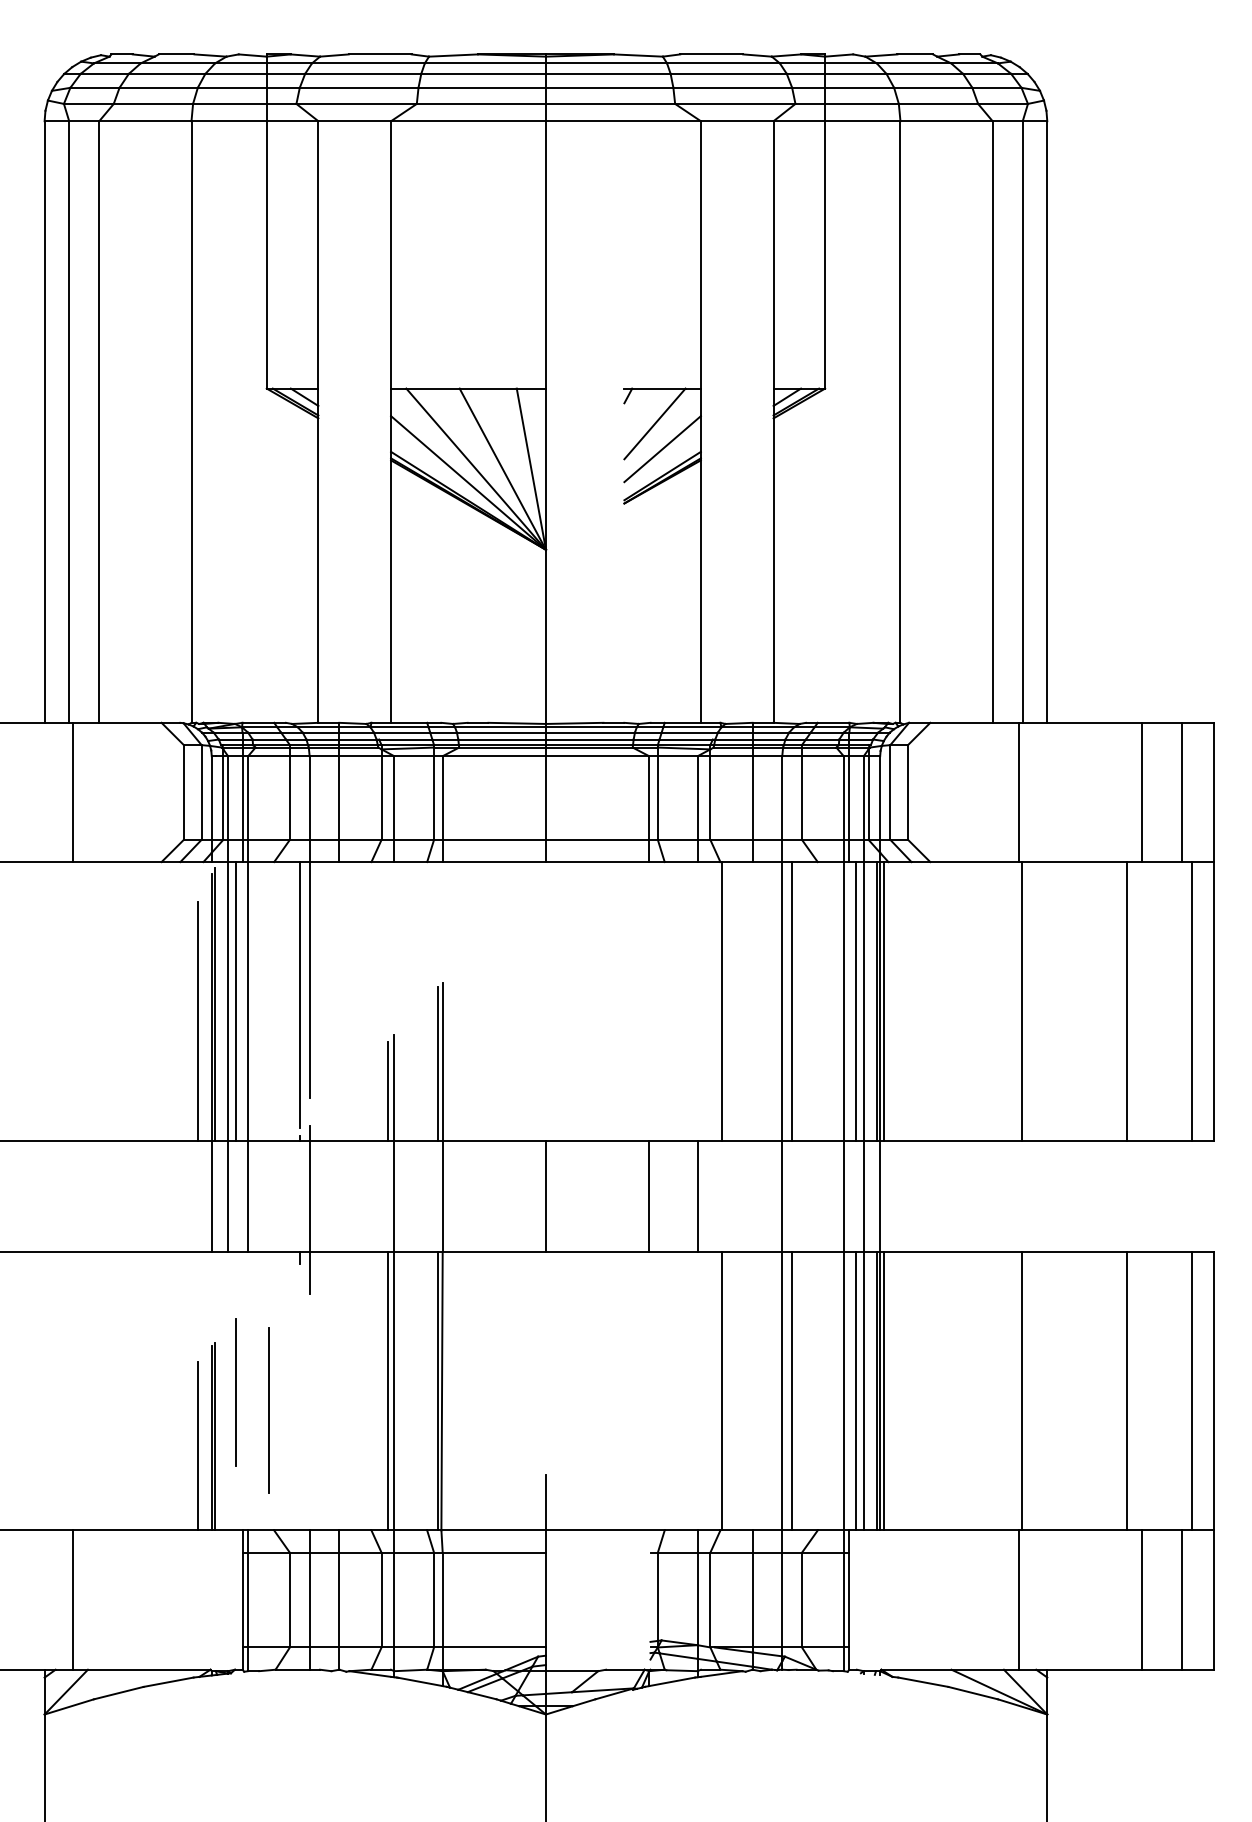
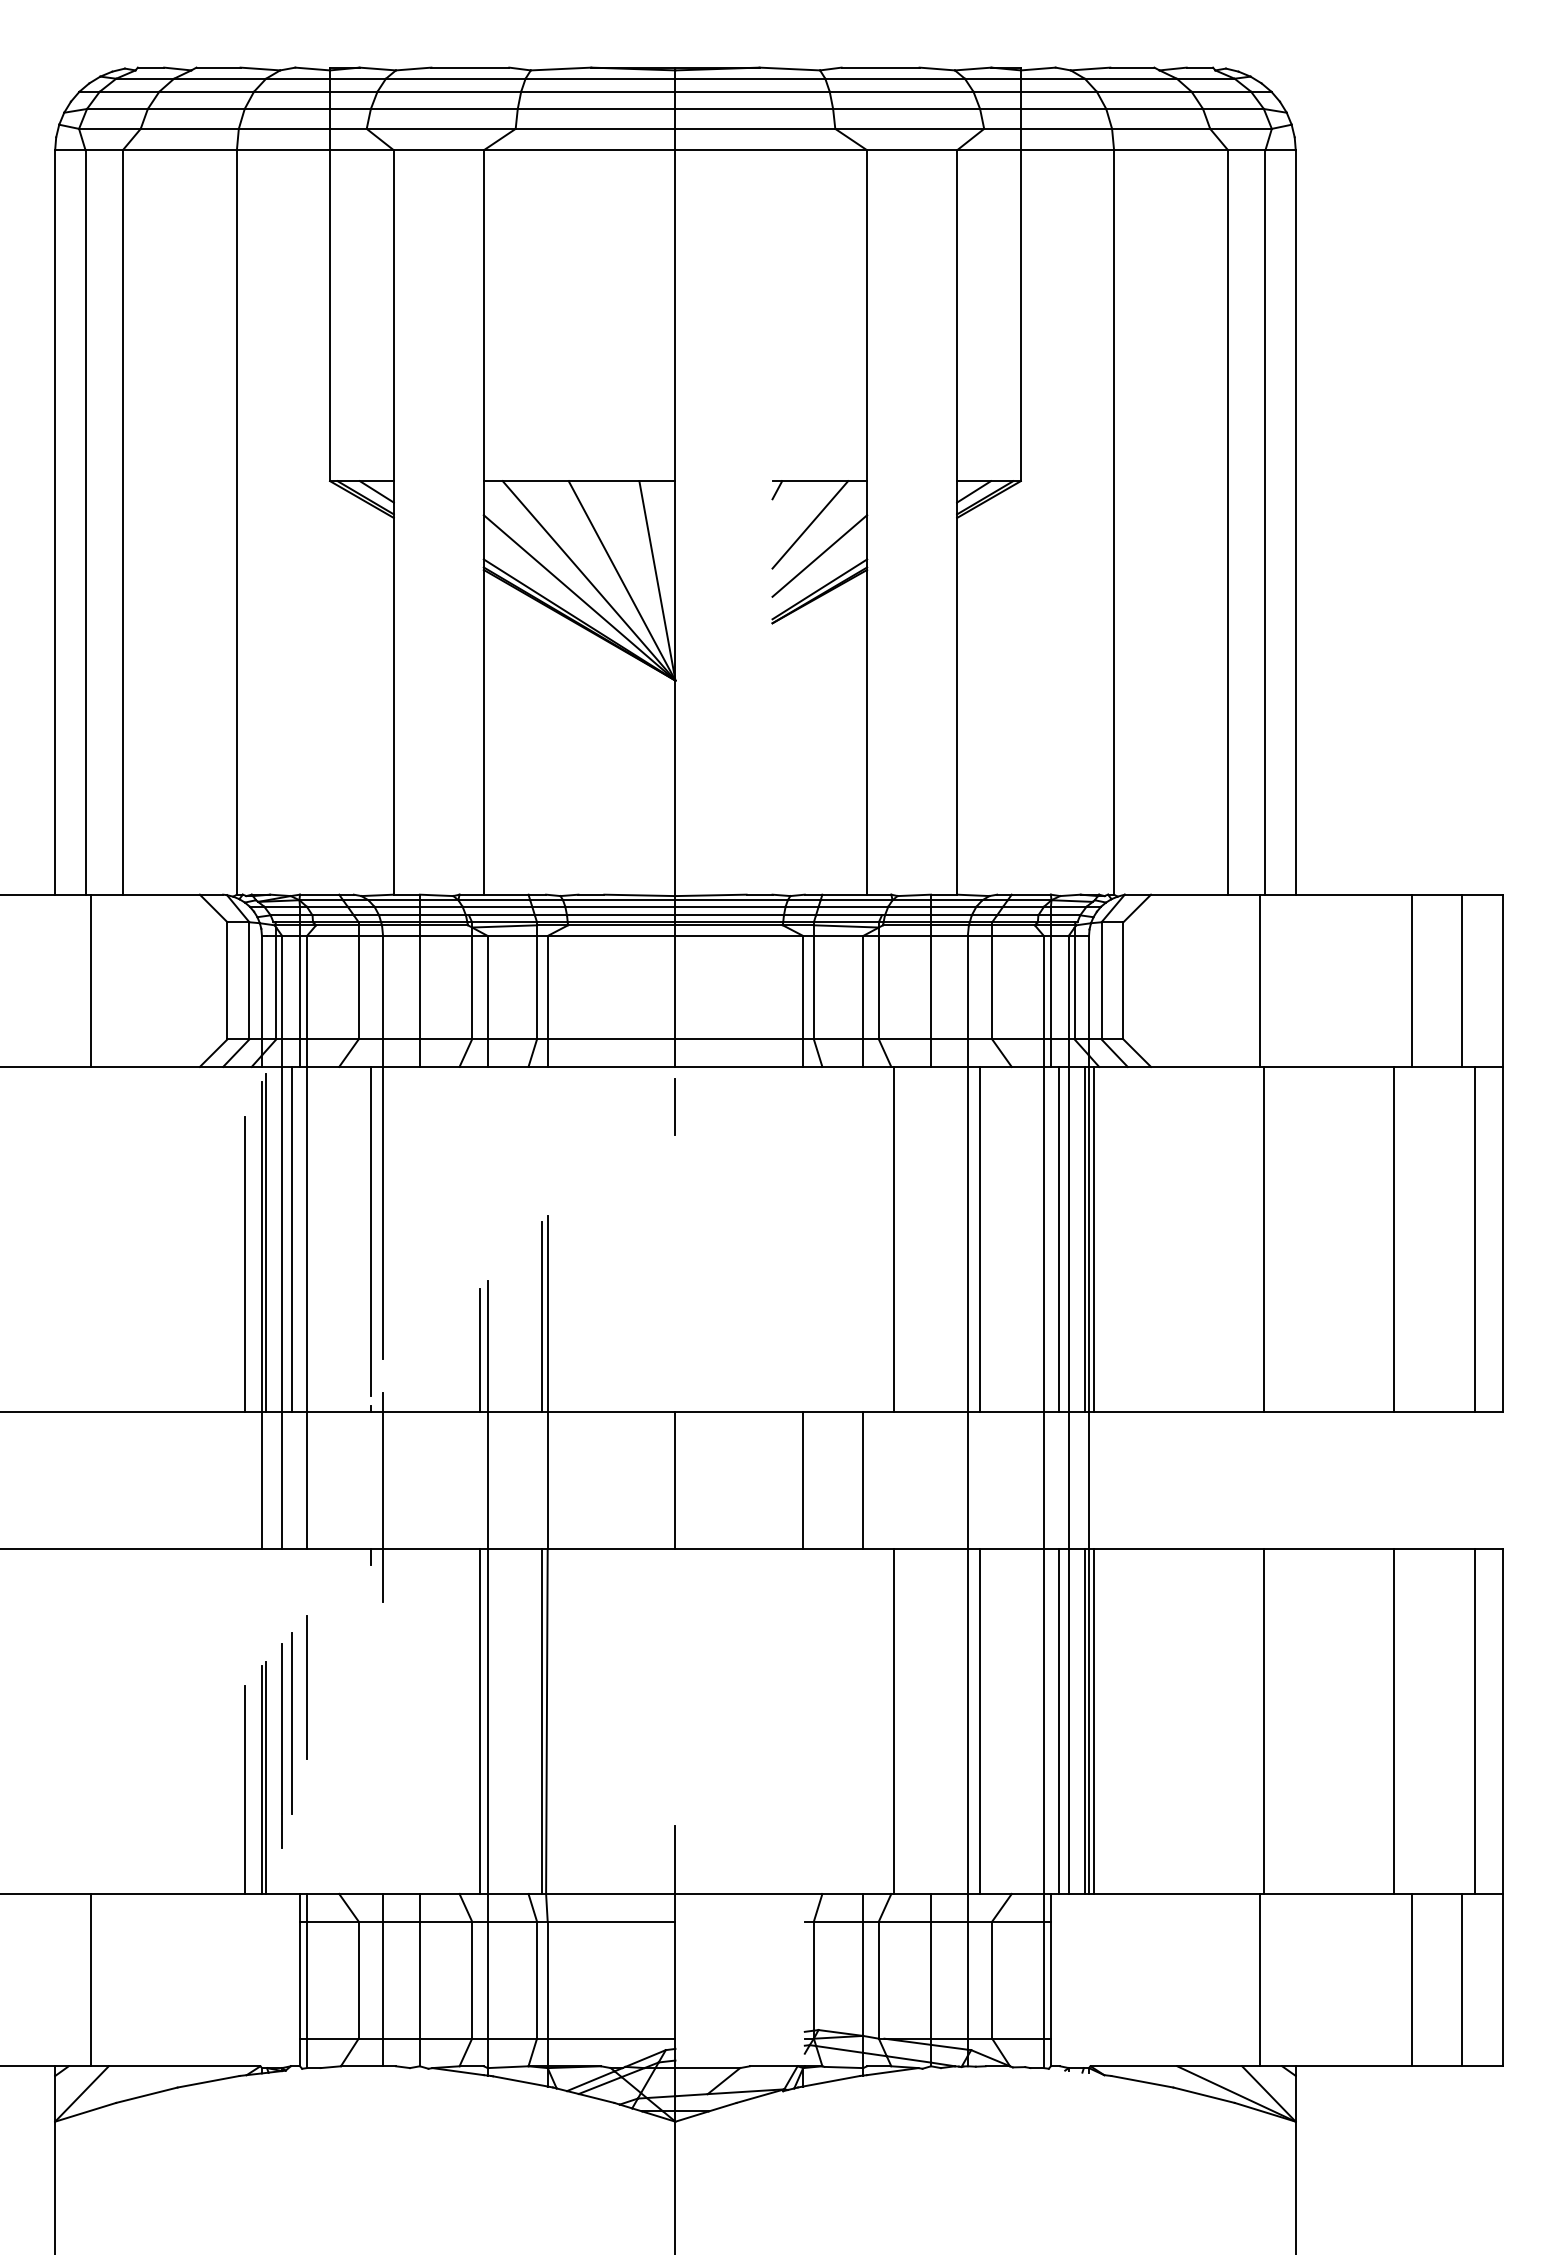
line: (545, 894) -> (674, 1106), added
line: (248, 1363) -> (307, 1687), added
line: (268, 1410) -> (281, 1745), moved

